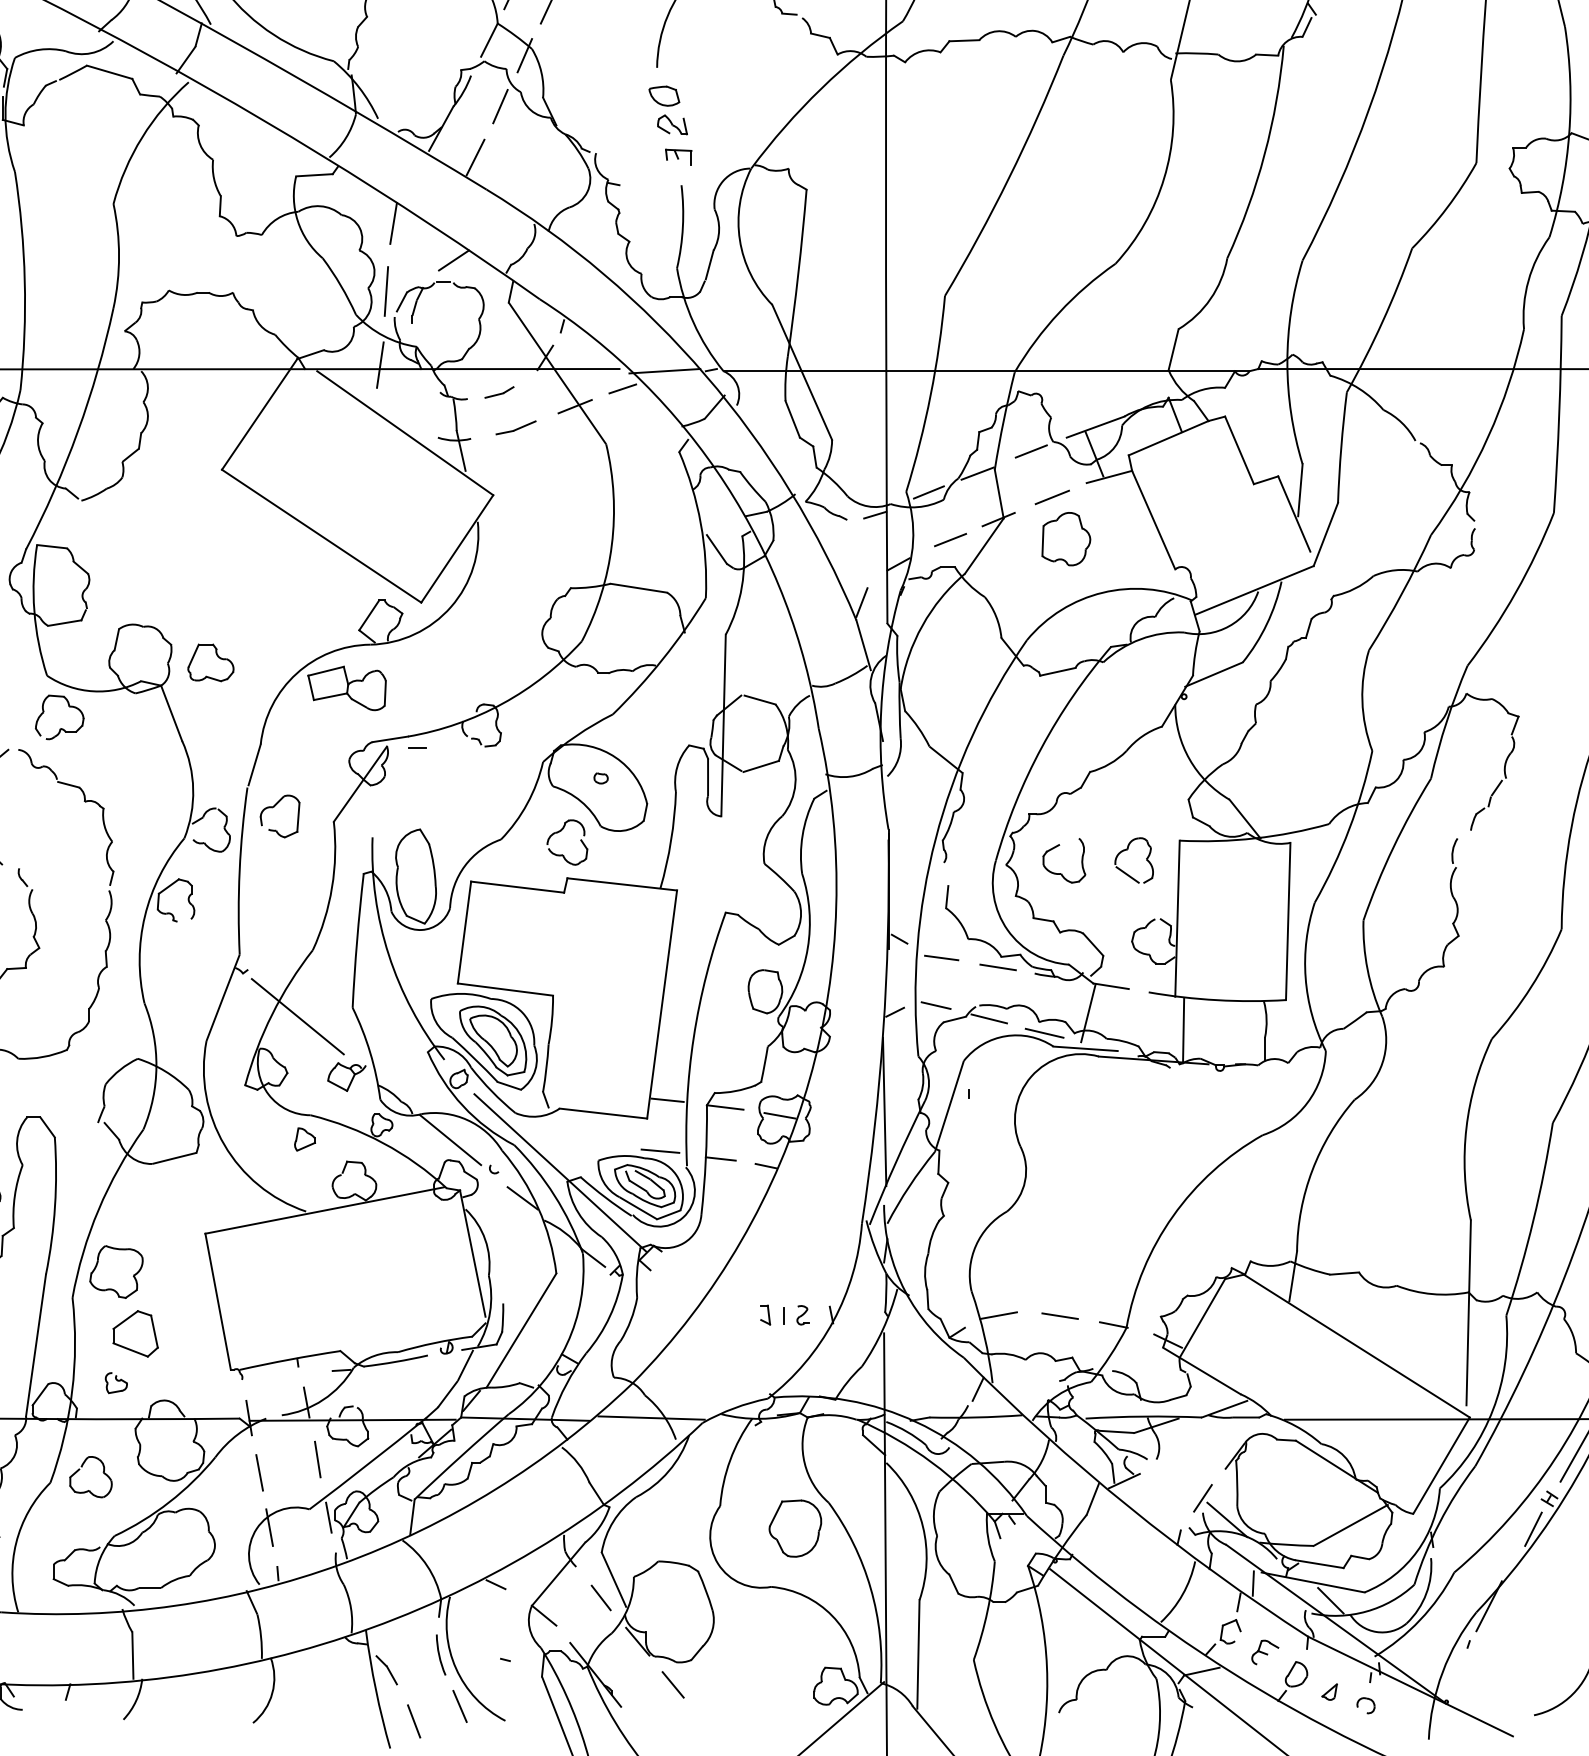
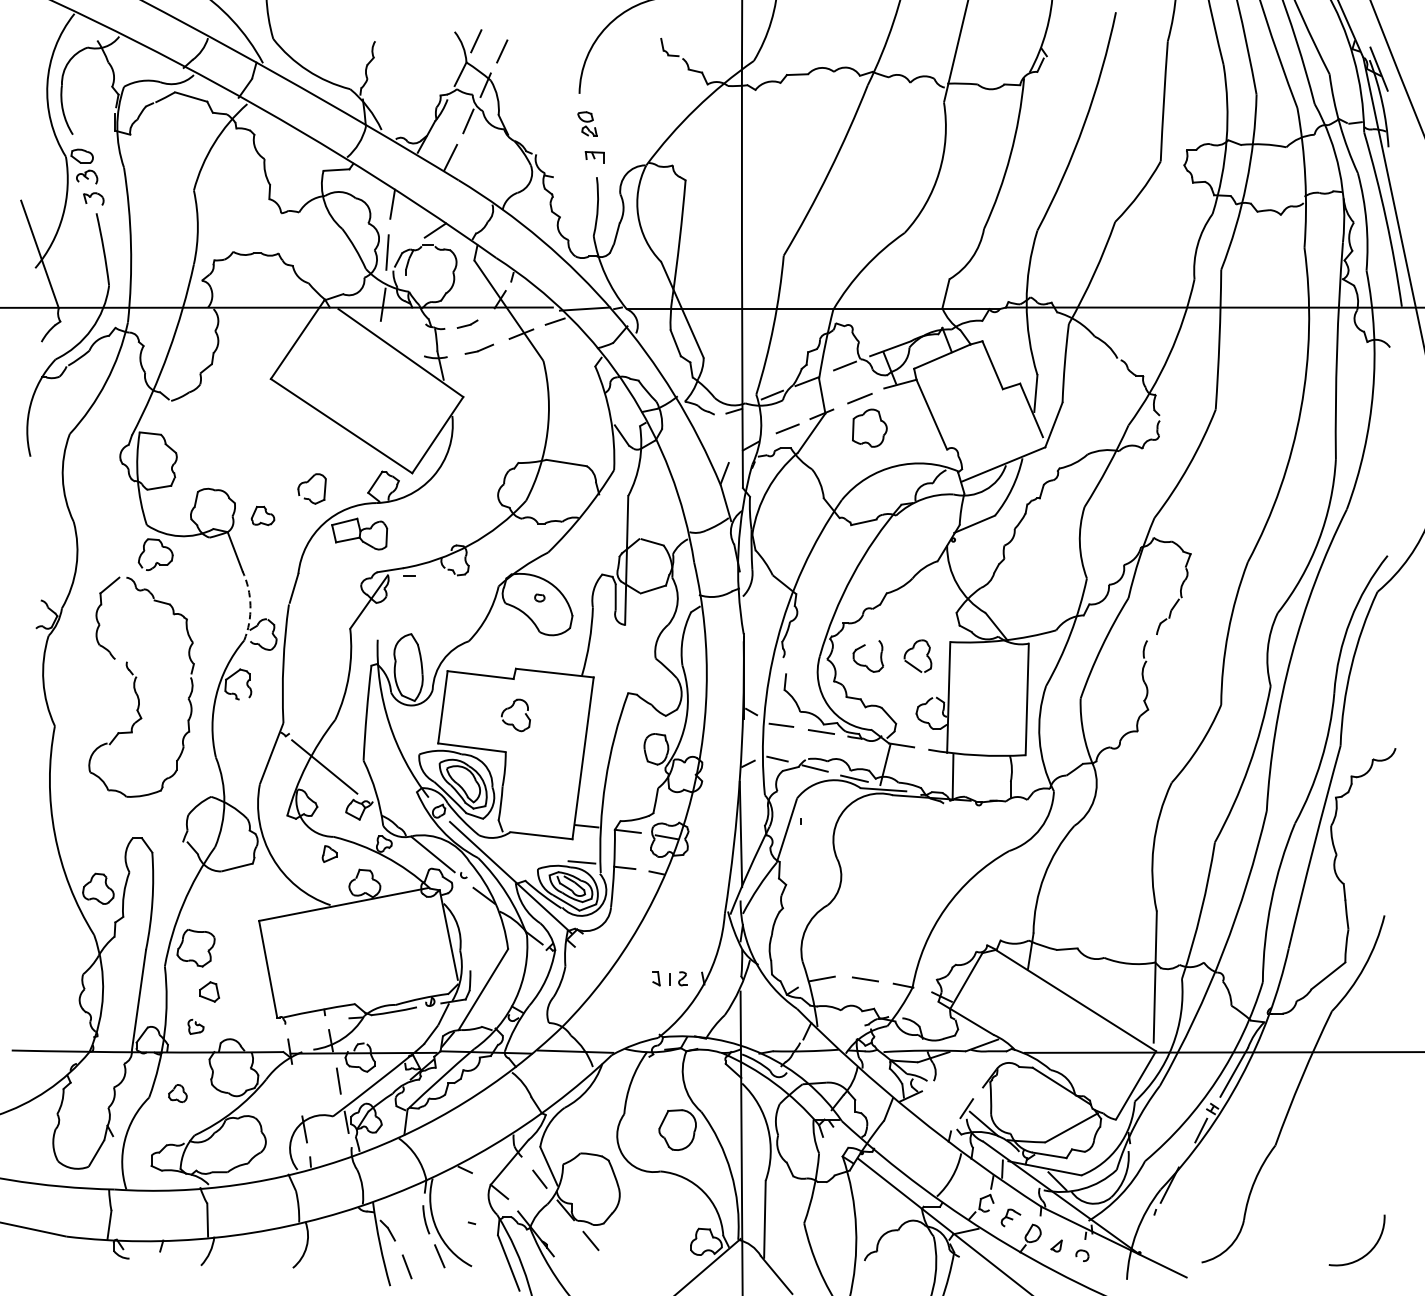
part: (668, 109) -> (587, 123), size x0.7
part: (210, 662) -> (262, 515), size x0.7
arc: (193, 789) -> (250, 605), solid -> dashed
part: (274, 807) -> (308, 482), moved
part: (562, 831) -> (512, 707), moved
part: (135, 1333) -> (209, 991), size x0.6
line: (259, 1472) -> (297, 1090), removed
part: (90, 1476) -> (177, 1093), size x0.6

